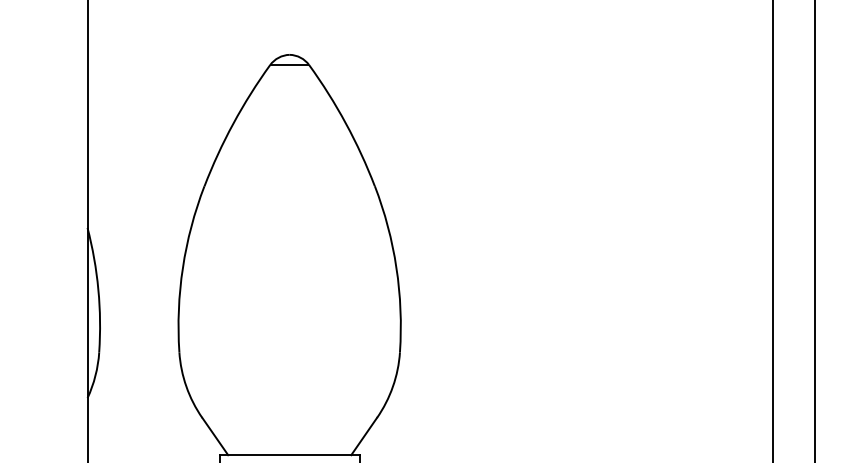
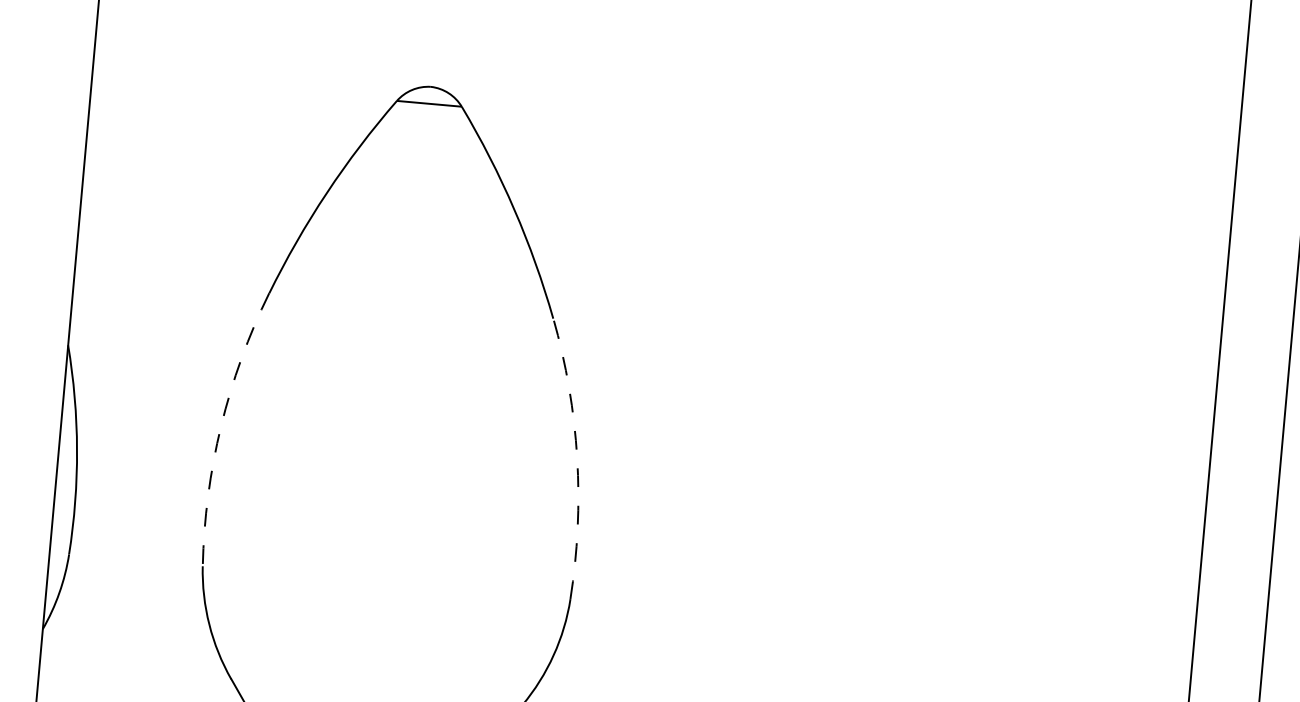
arc: (182, 267) -> (220, 425), solid -> dashed
arc: (396, 267) -> (577, 457), solid -> dashed

